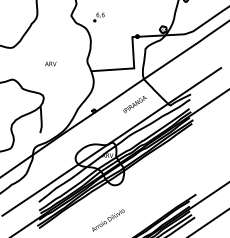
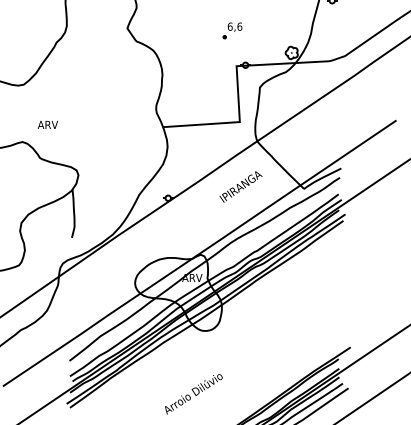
part: (98, 17) -> (231, 31), moved
text: (50, 63) -> (47, 124), moved

